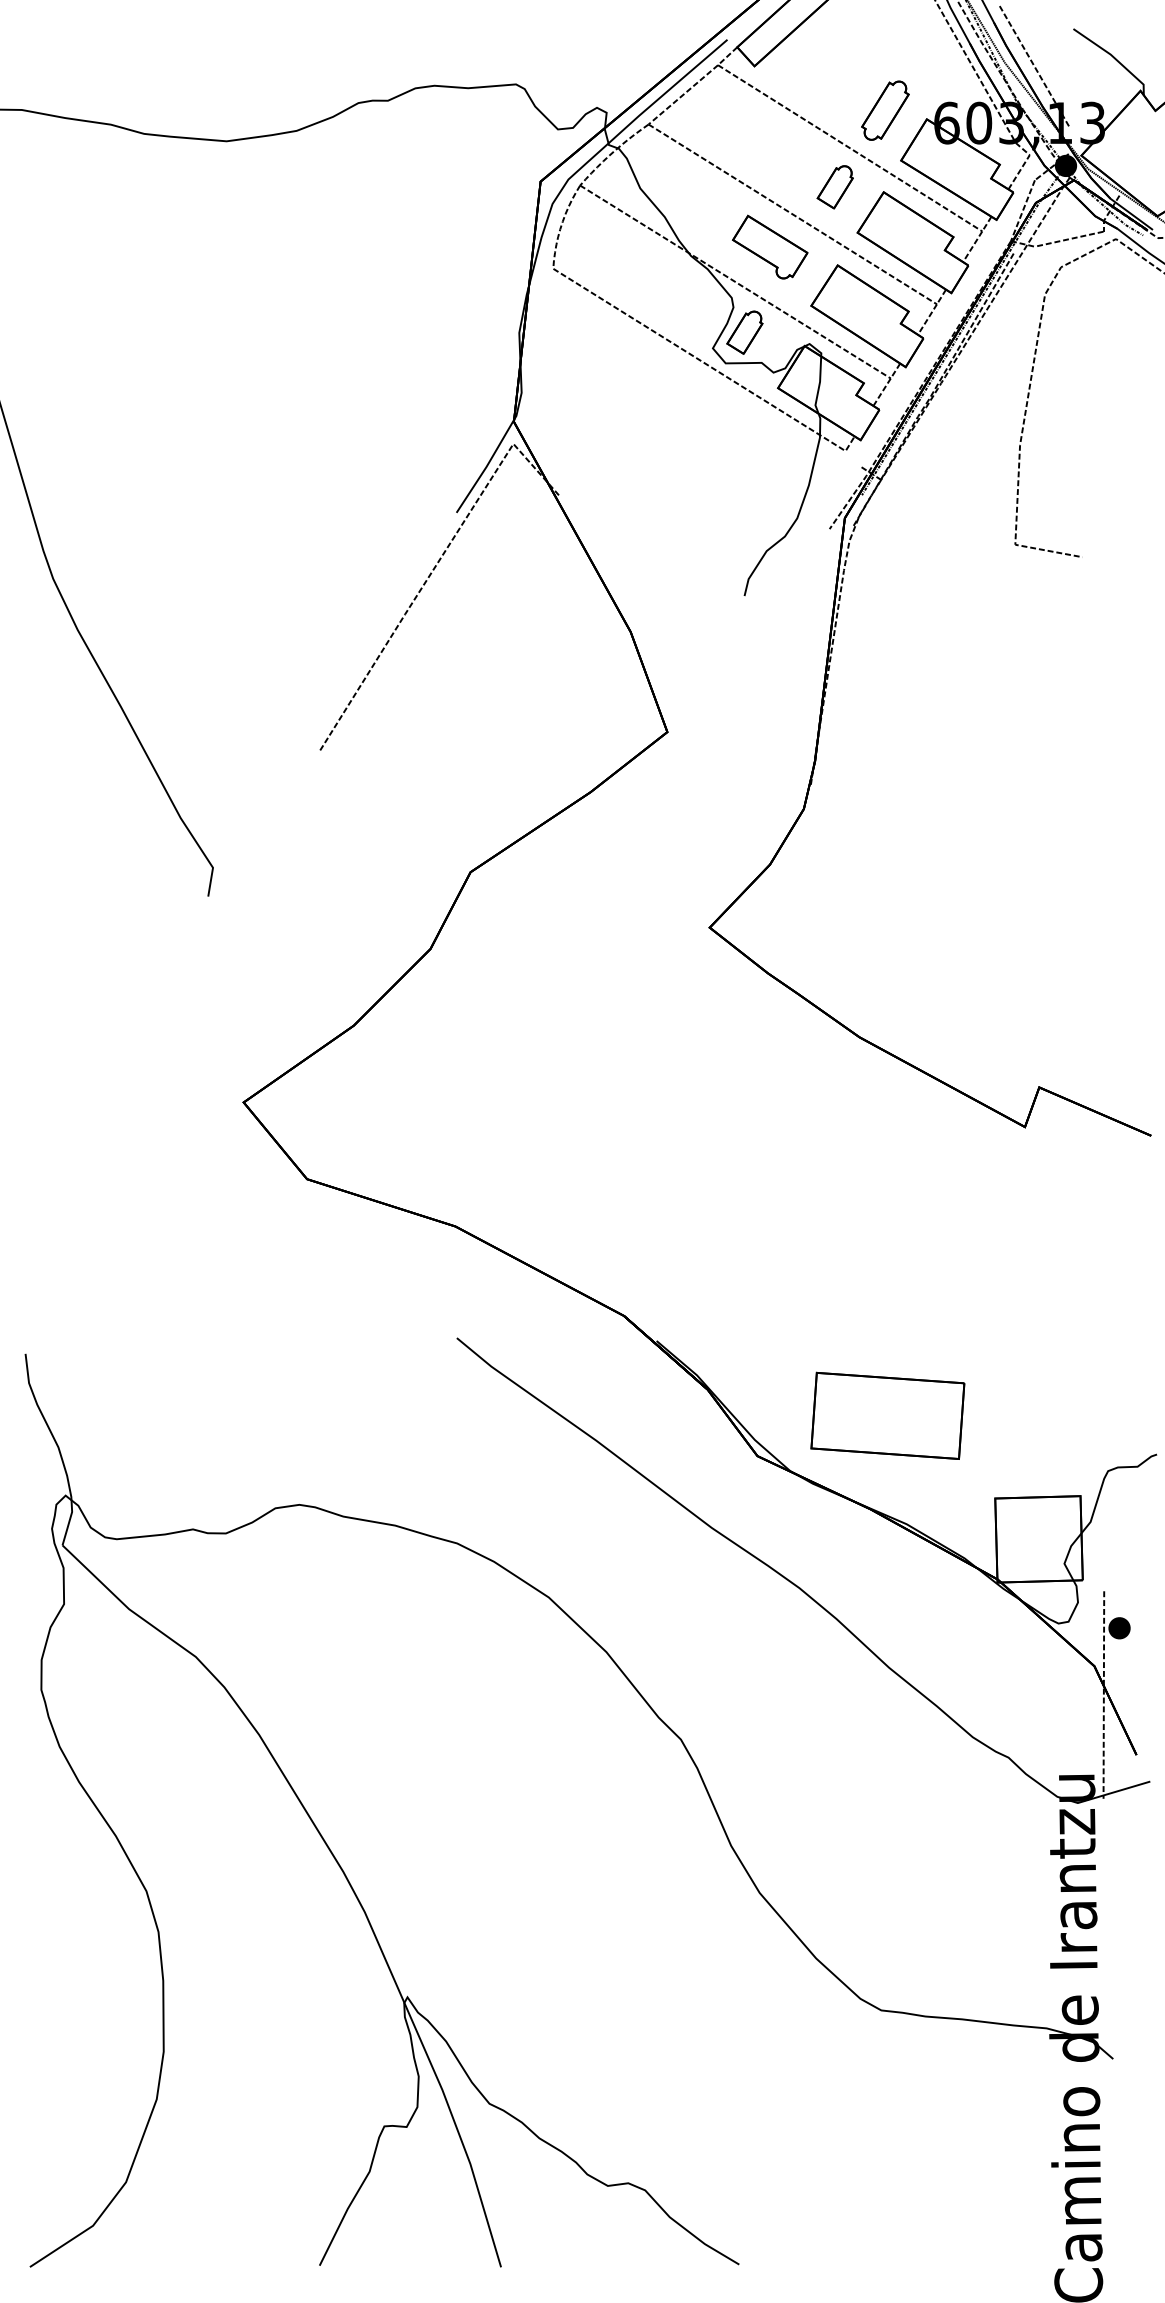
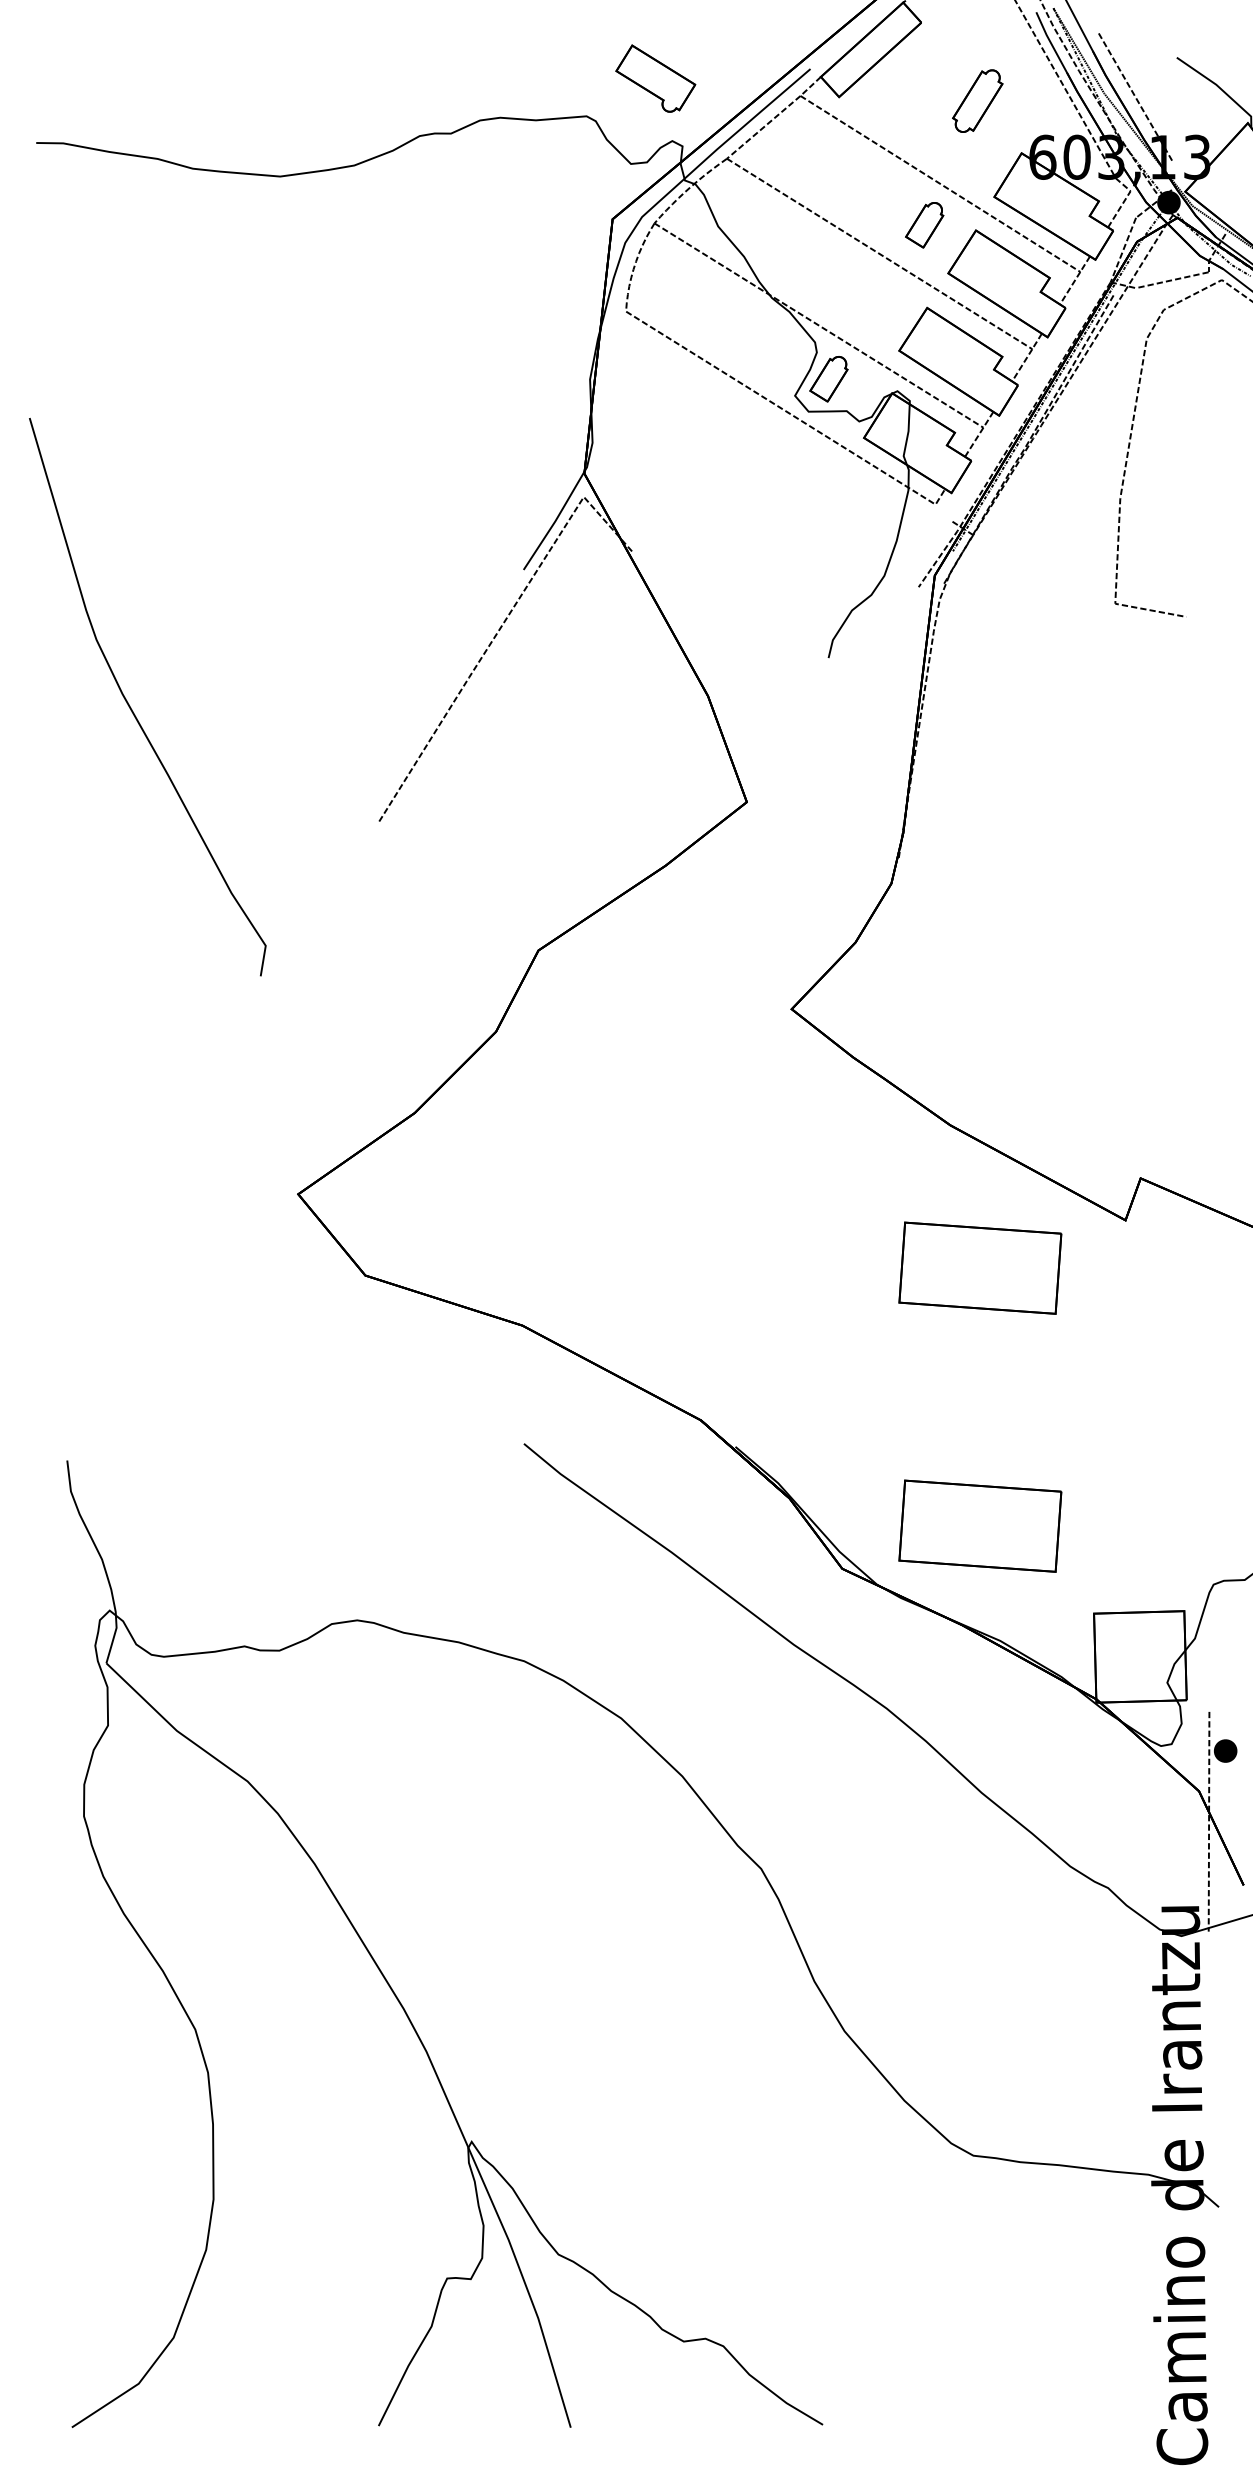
part: (885, 110) -> (977, 100), moved
part: (769, 247) -> (655, 78), moved
part: (888, 1171) -> (980, 1267), added

